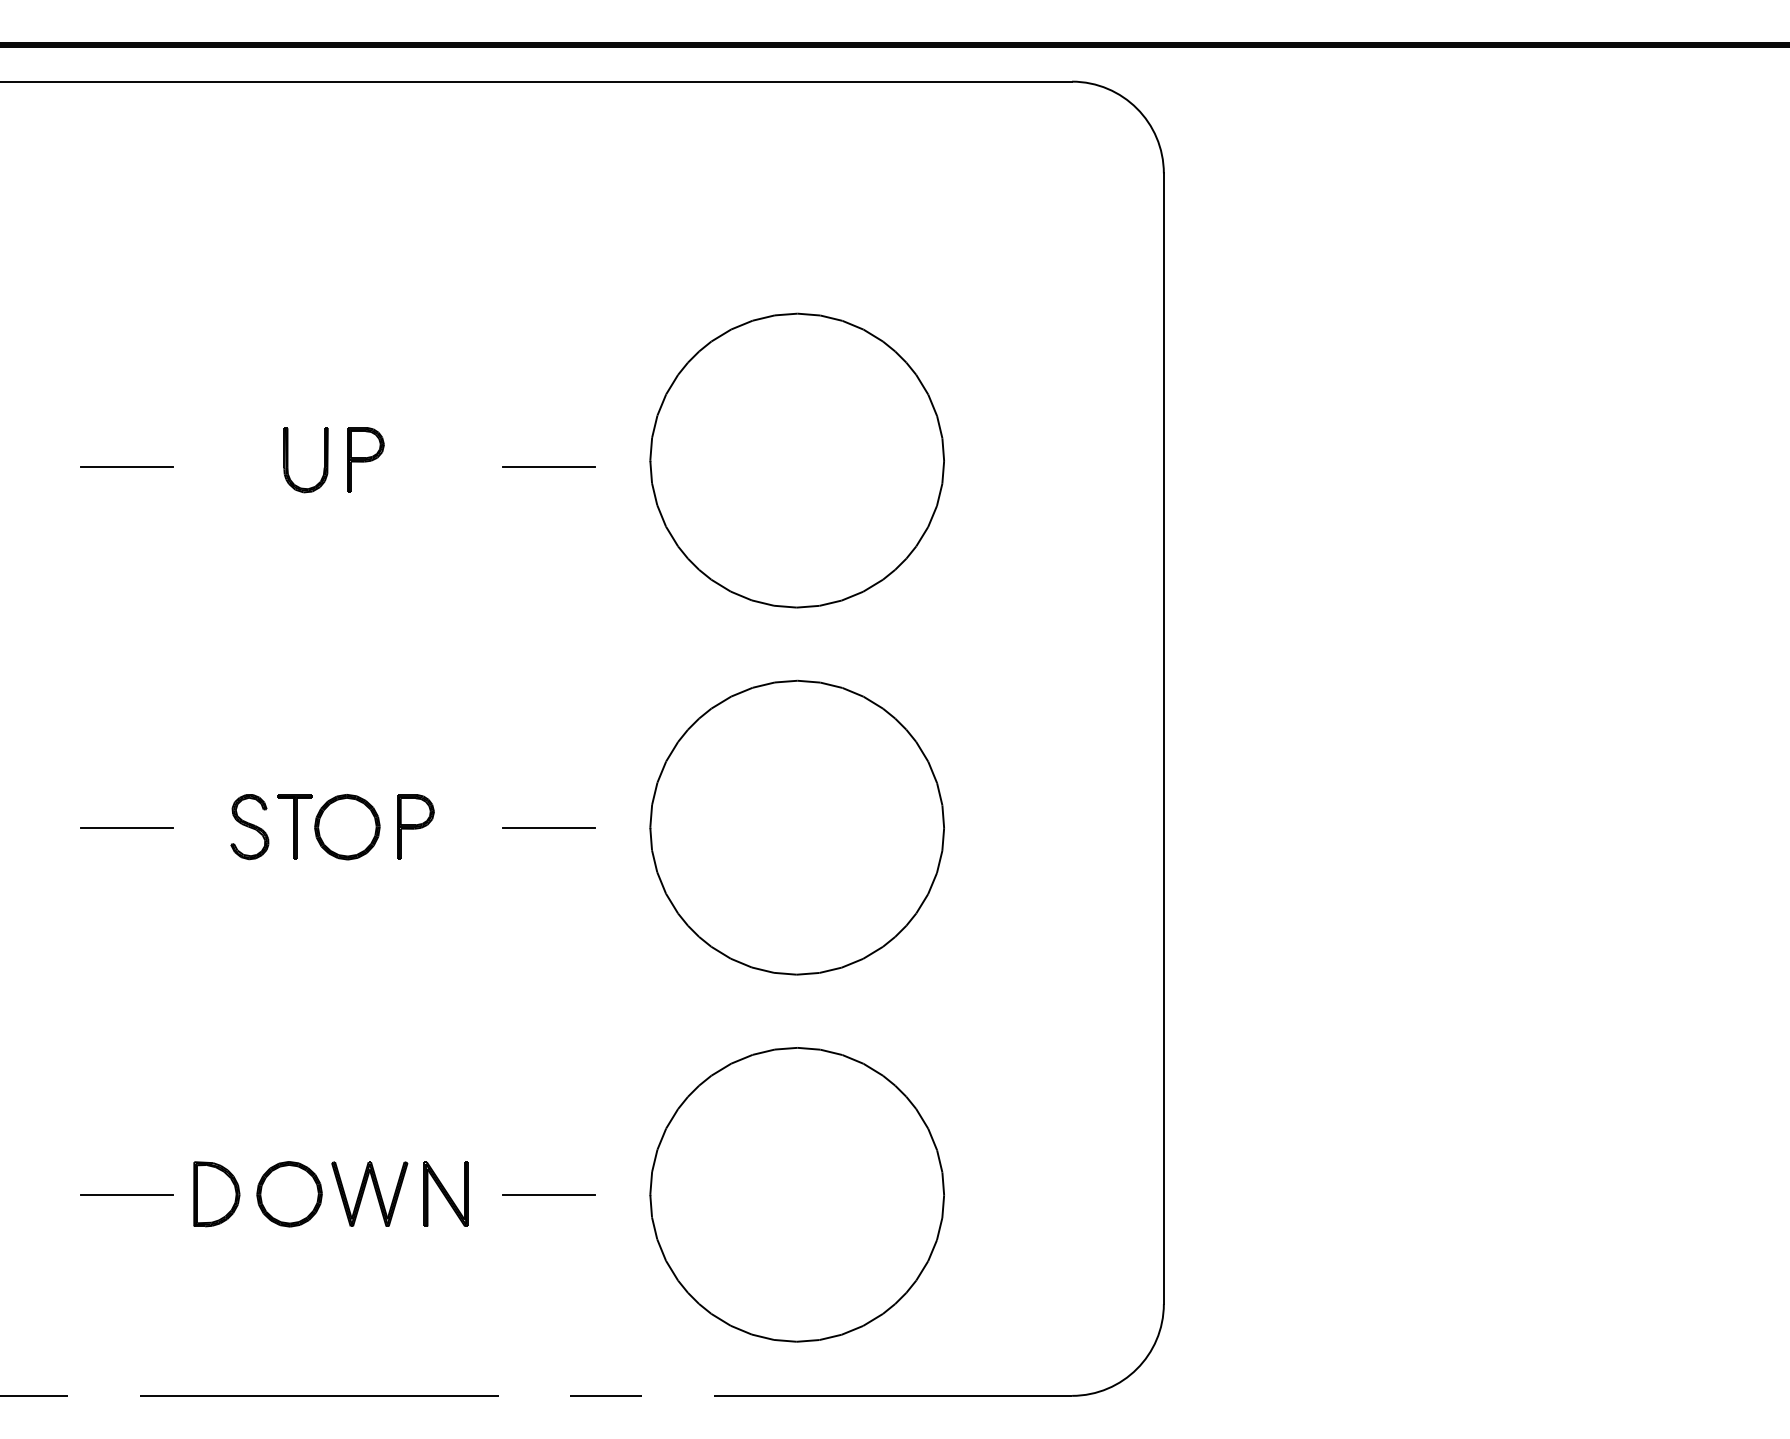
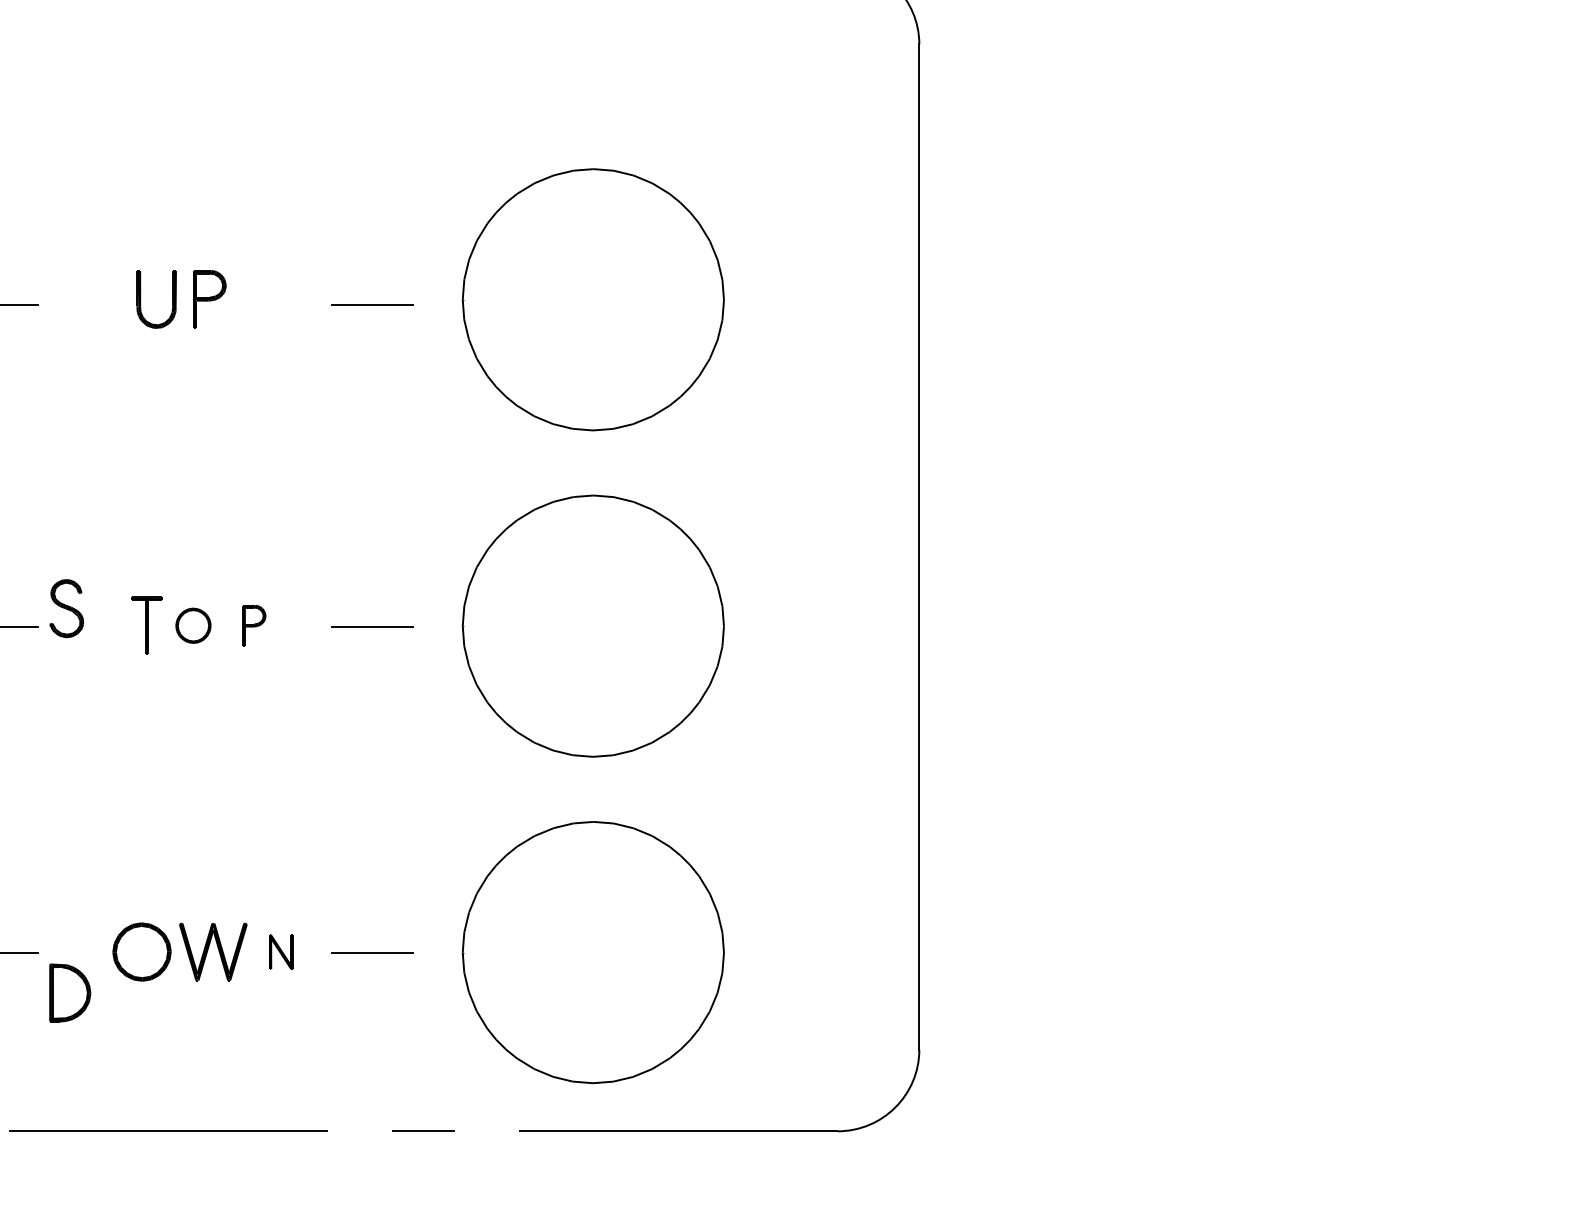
part: (415, 826) -> (253, 625), size x0.7
part: (249, 827) -> (66, 609), moved
part: (347, 827) -> (193, 625), size x0.6
part: (445, 1193) -> (280, 951), size x0.6
part: (216, 1194) -> (69, 993), moved

